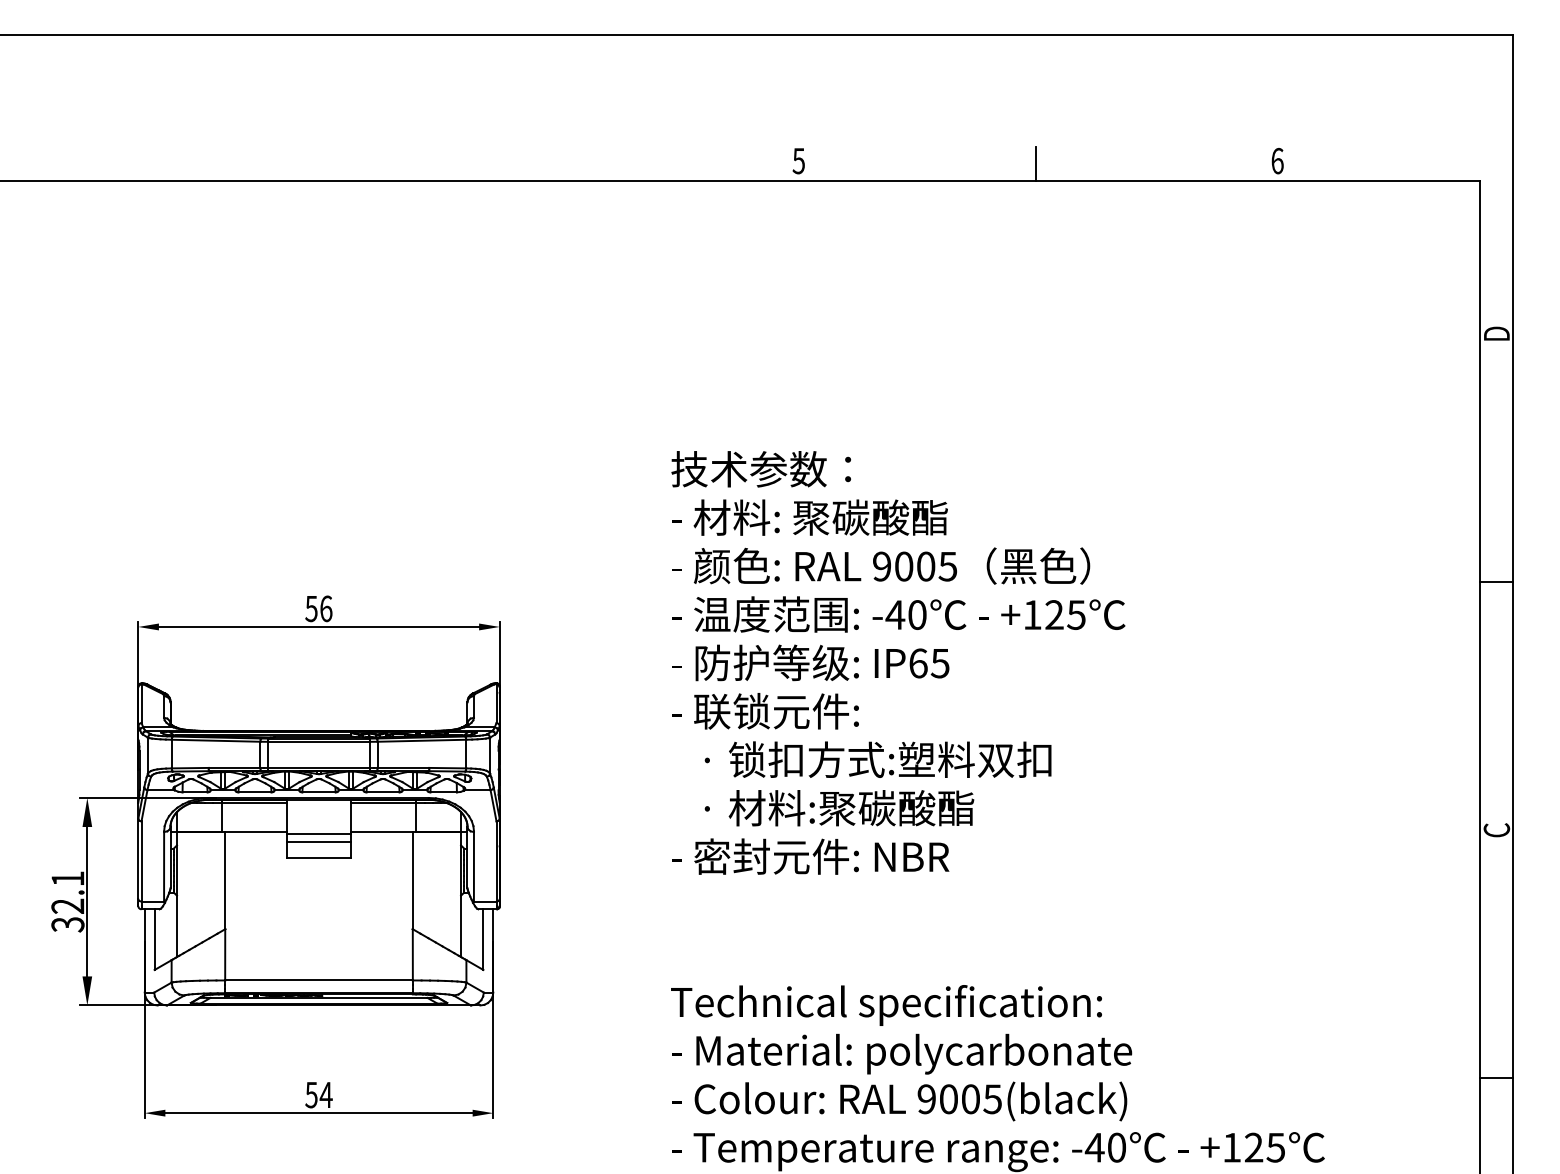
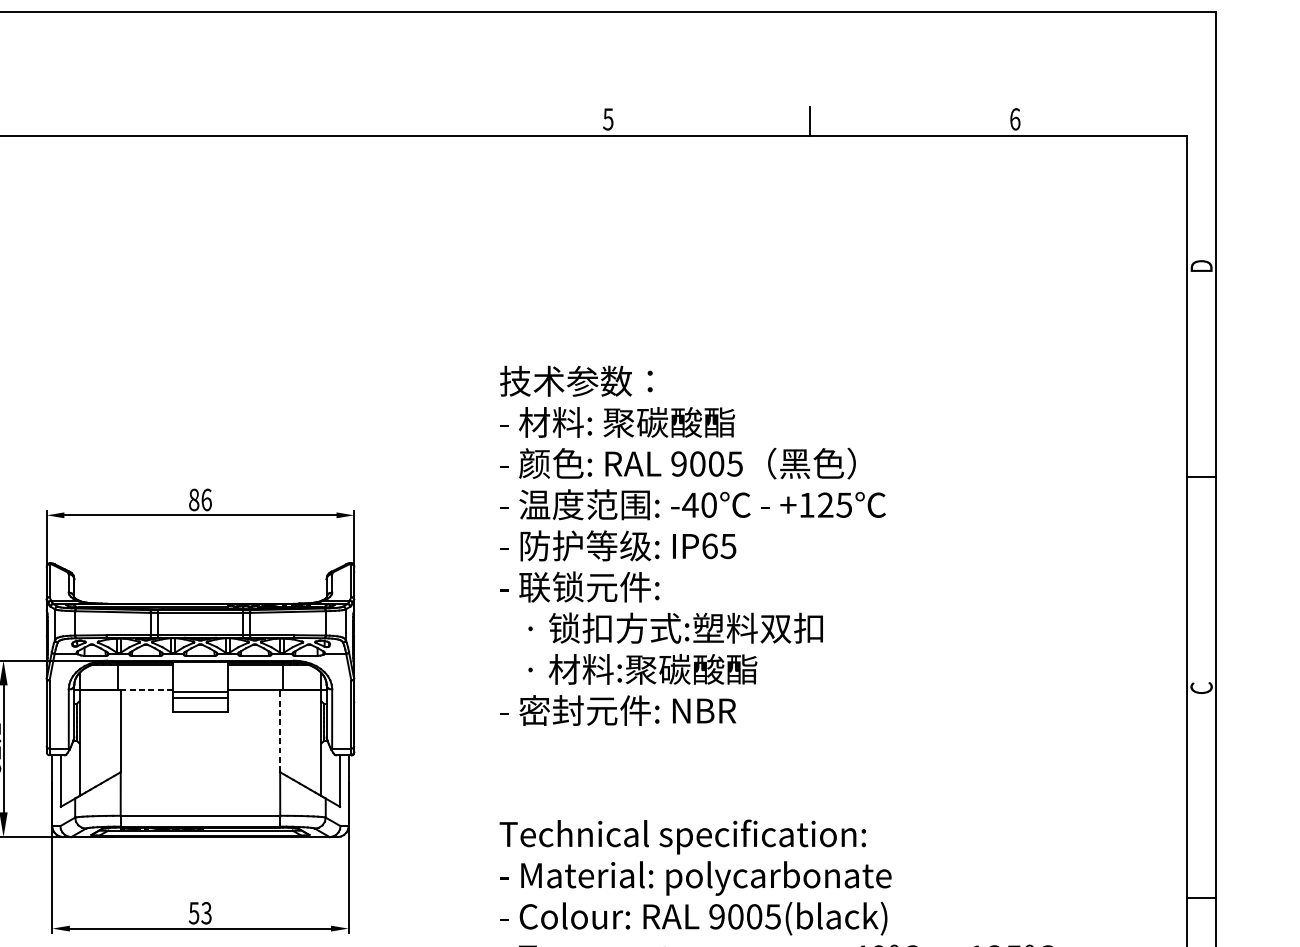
text: (311, 608) -> (194, 499), 56 -> 86
line: (256, 832) -> (147, 690), solid -> dashed
line: (412, 880) -> (279, 730), solid -> dashed
text: (325, 1094) -> (205, 912), 54 -> 53

